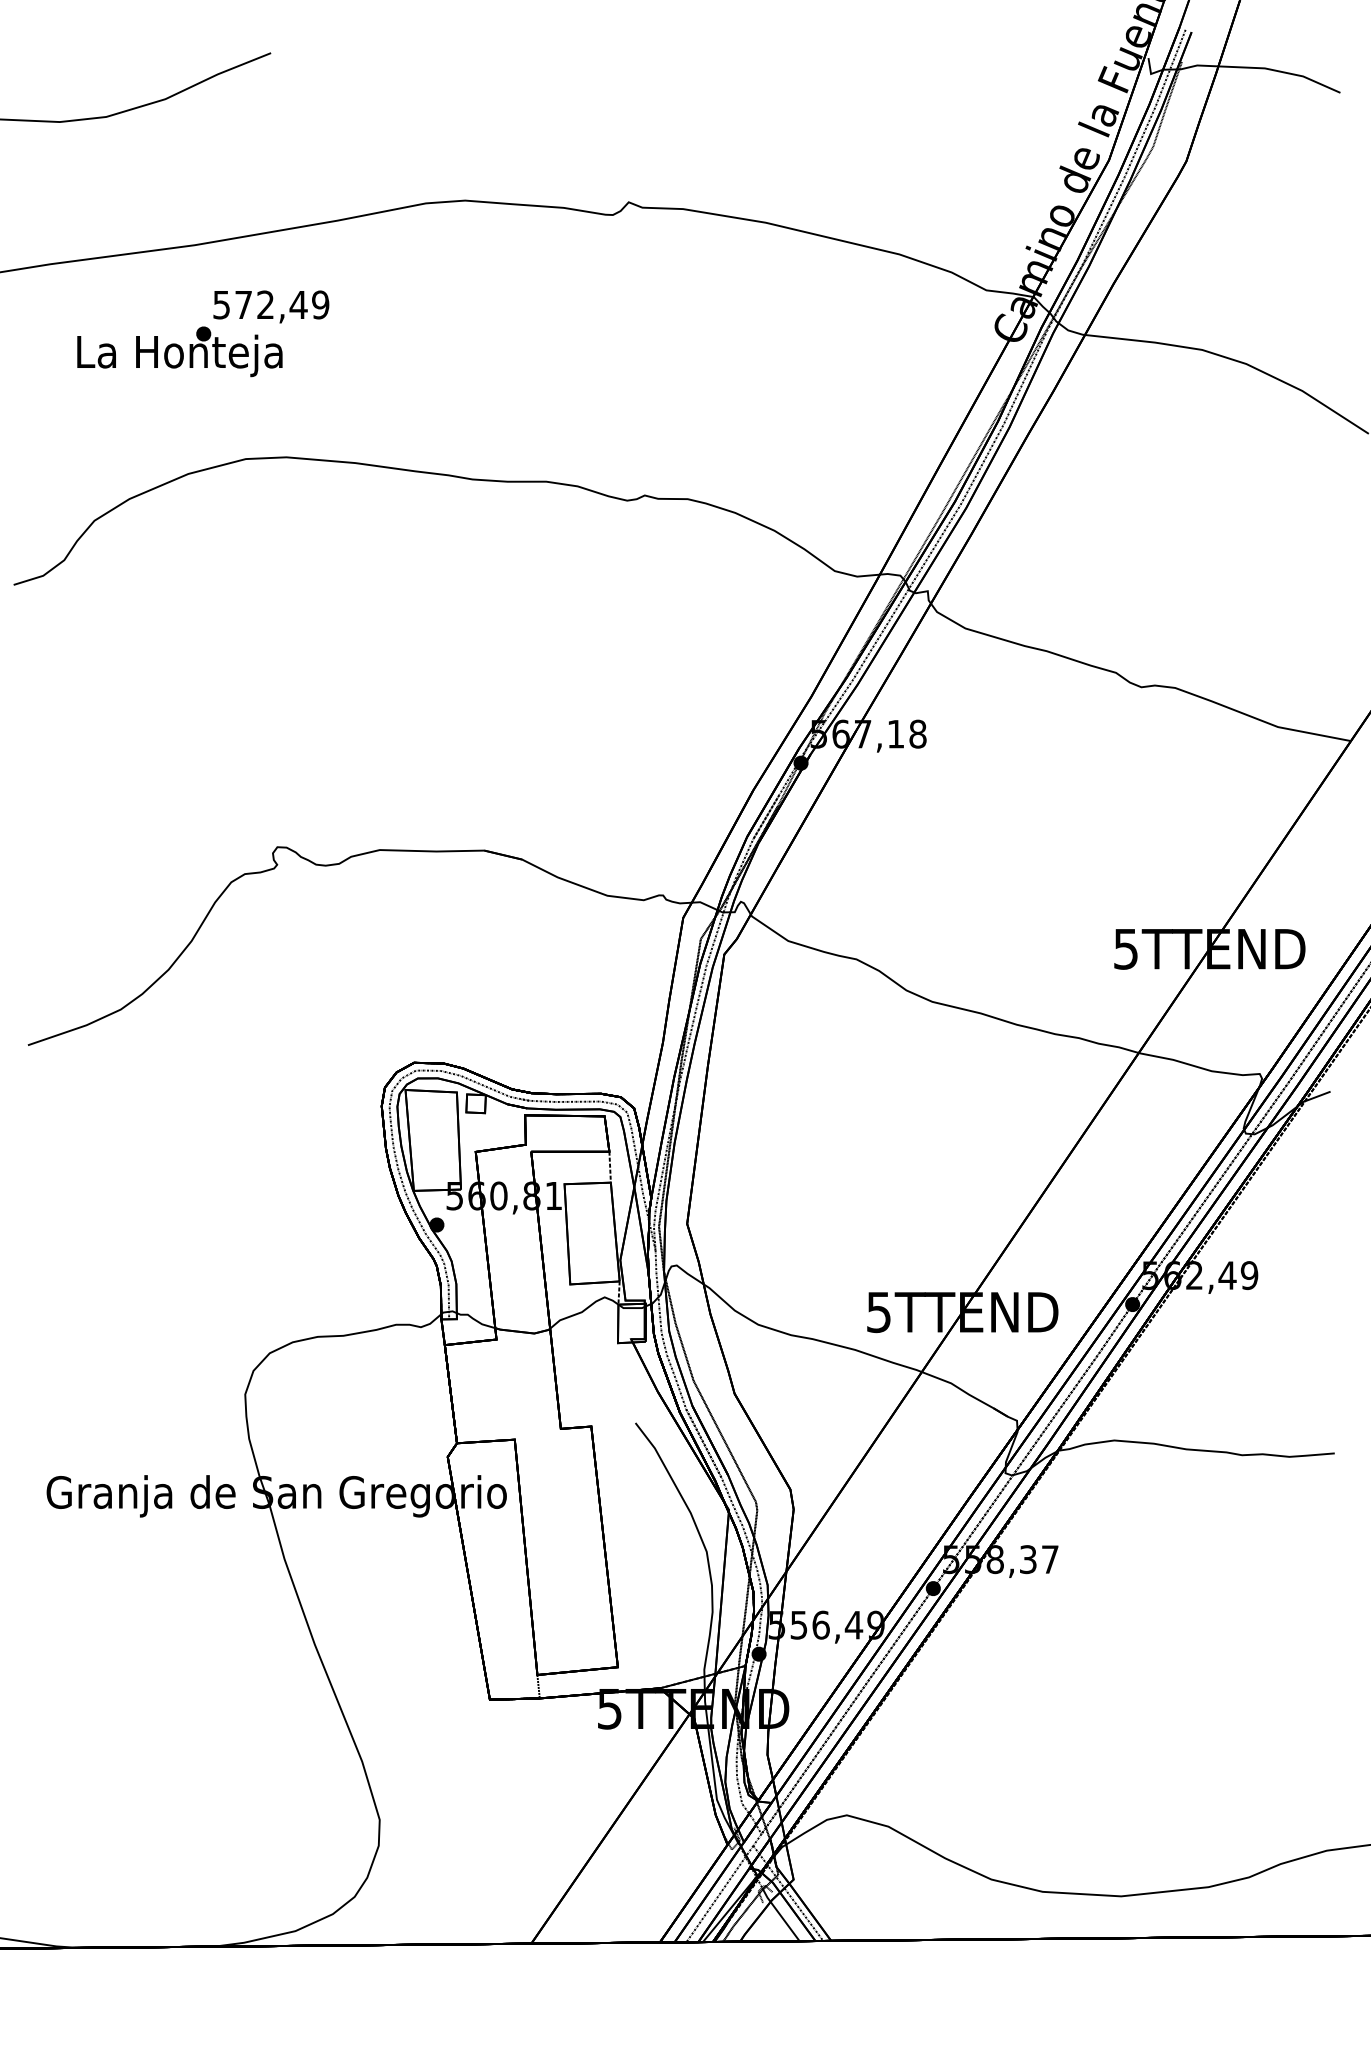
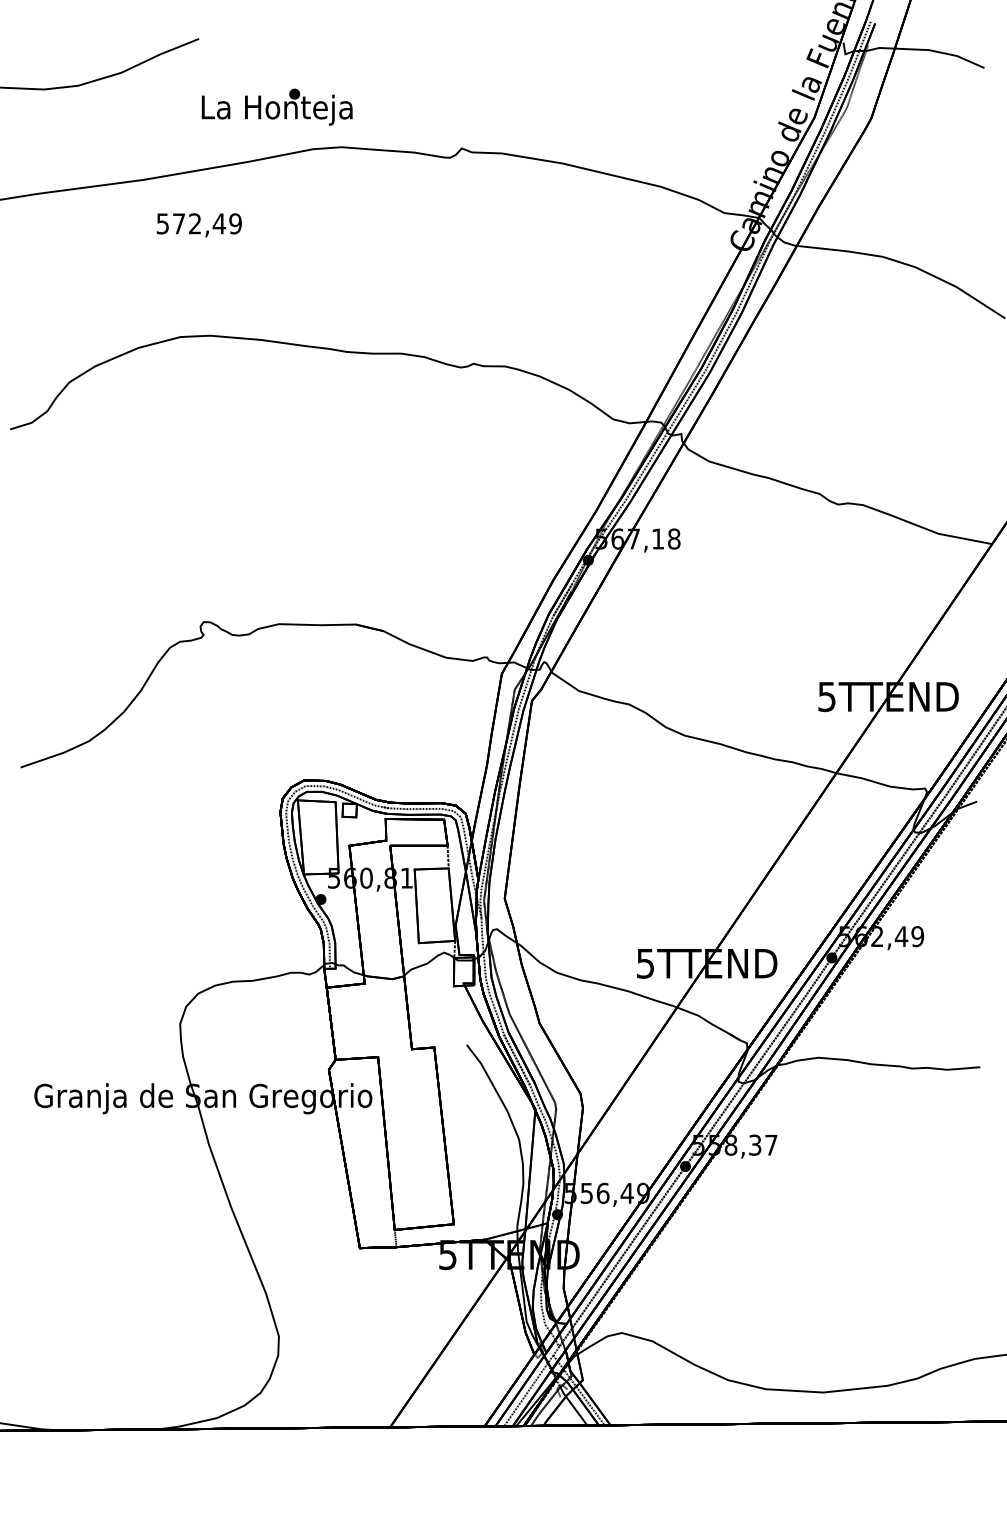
text: (178, 350) -> (276, 106), moved

